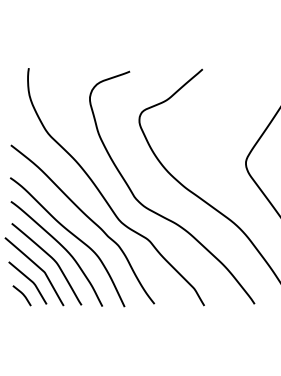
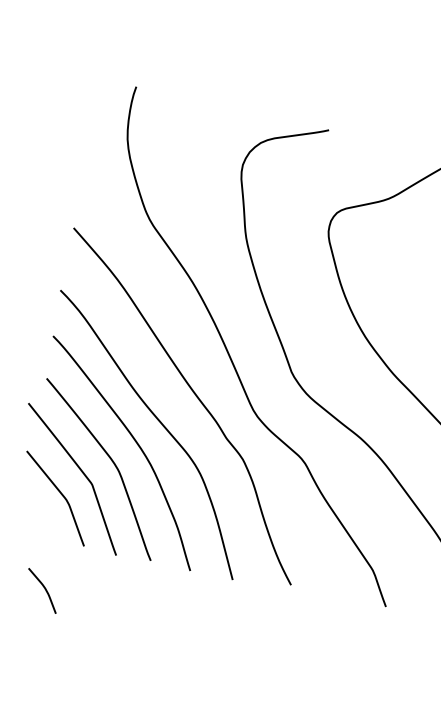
curve: (22, 295) -> (43, 590), moved

